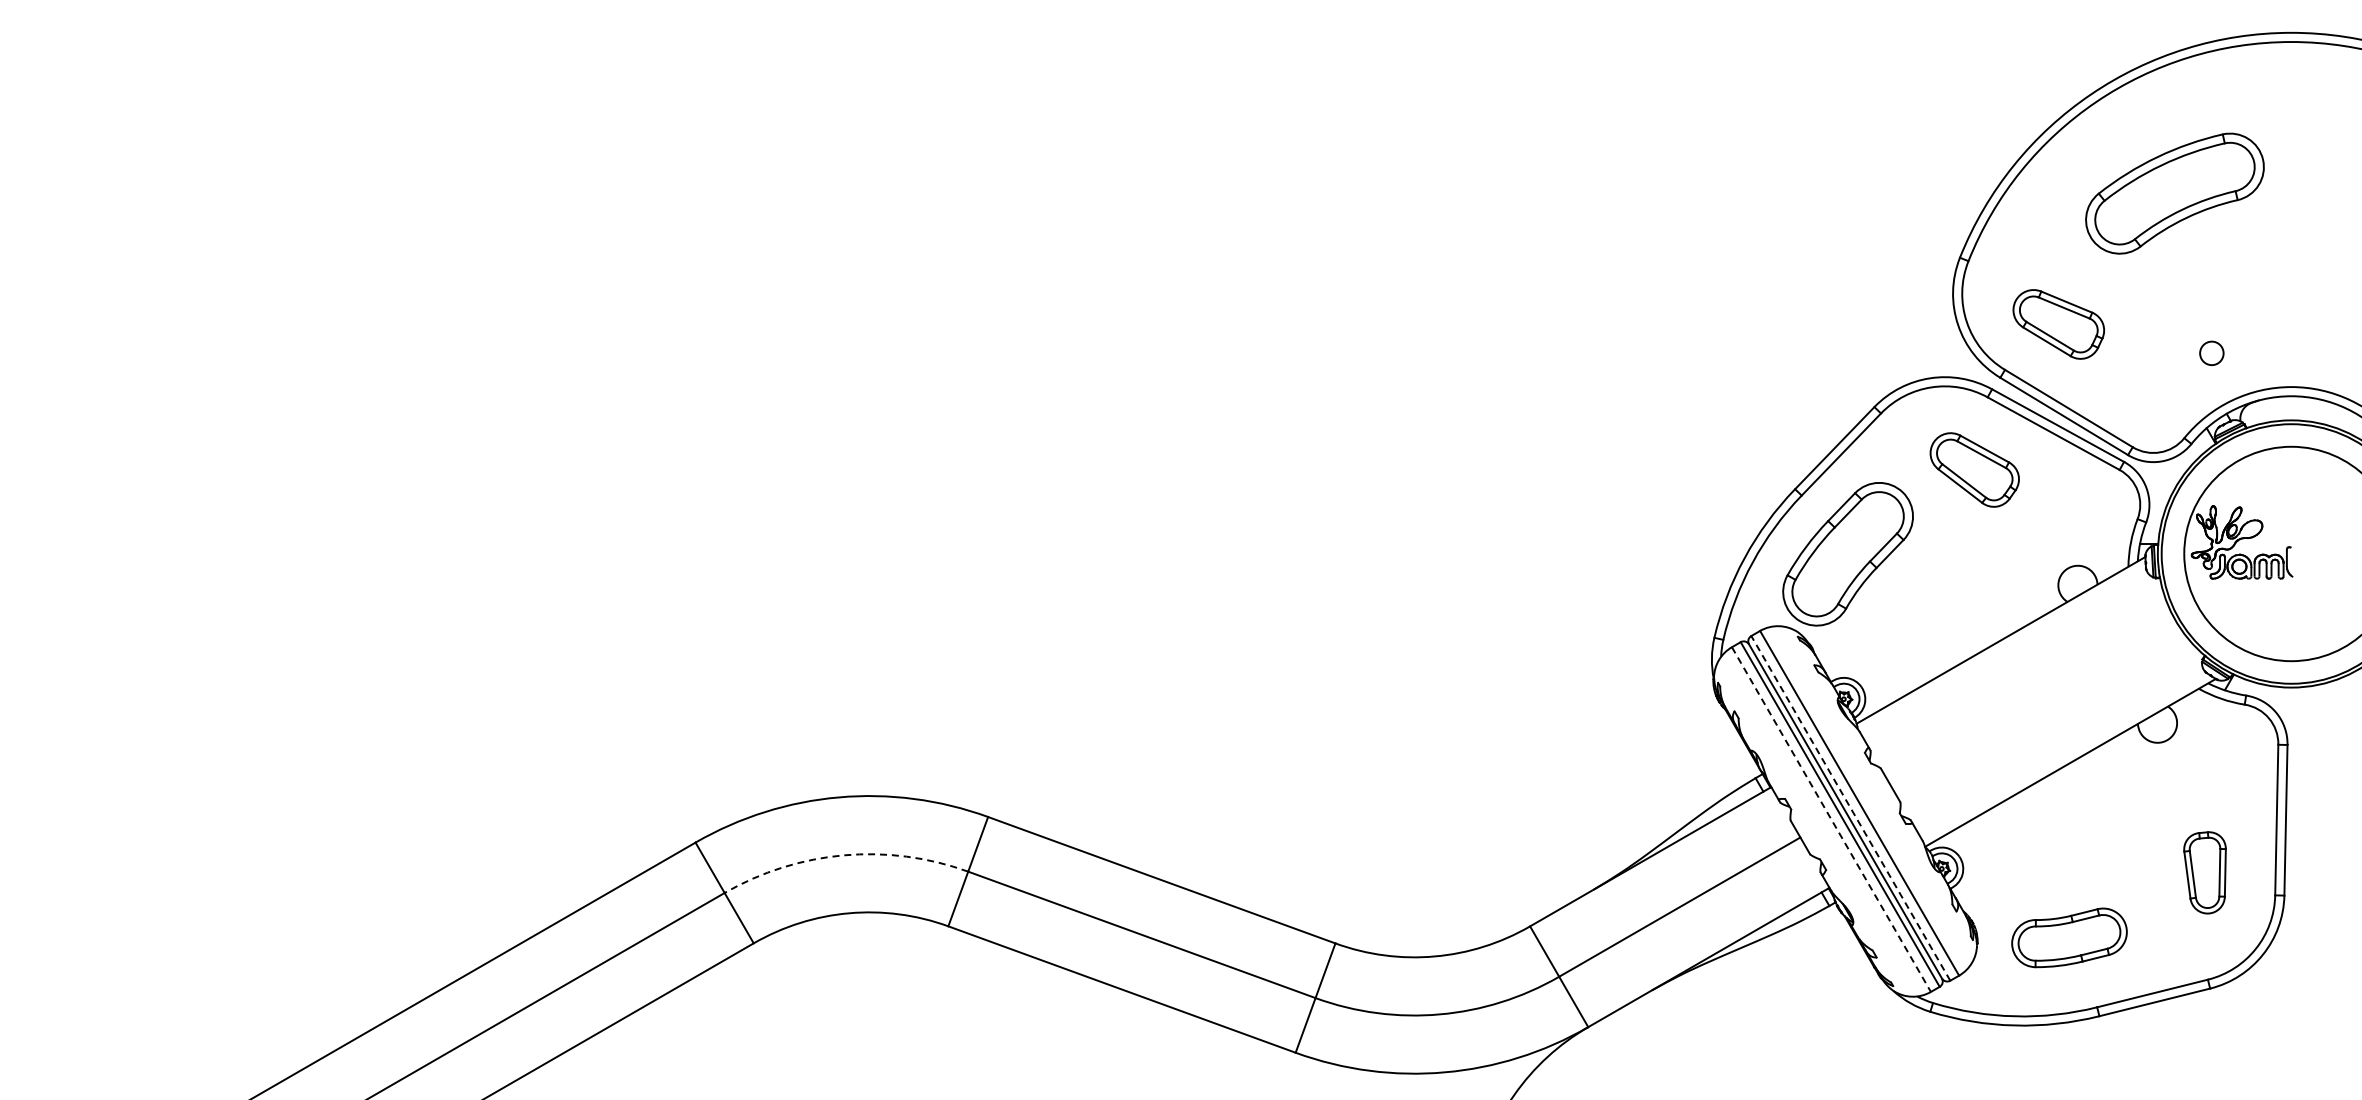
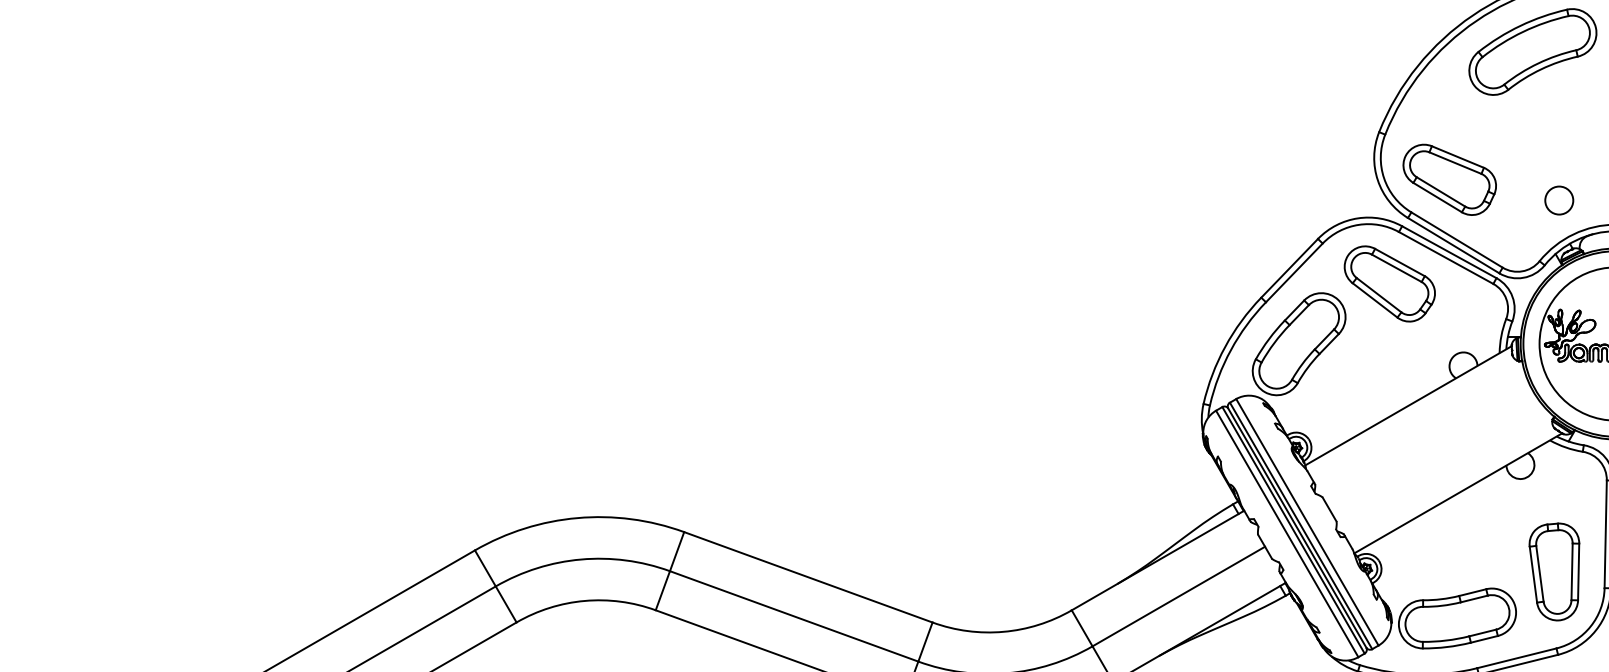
part: (2174, 193) -> (1532, 51), moved
part: (2058, 324) -> (1449, 179), size x1.43
circle: (2211, 352) -> (1559, 199), size x1.67
part: (1974, 469) -> (1389, 283), size x1.43
line: (1850, 807) -> (1300, 525), dashed -> solid
line: (1831, 820) -> (1287, 534), dashed -> solid
arc: (844, 855) -> (581, 559), dashed -> solid
part: (2204, 872) -> (1554, 571), size x1.67
part: (2069, 937) -> (1457, 618), size x1.43

